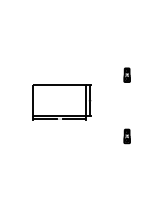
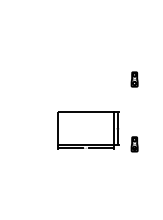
part: (61, 102) -> (87, 130), moved

